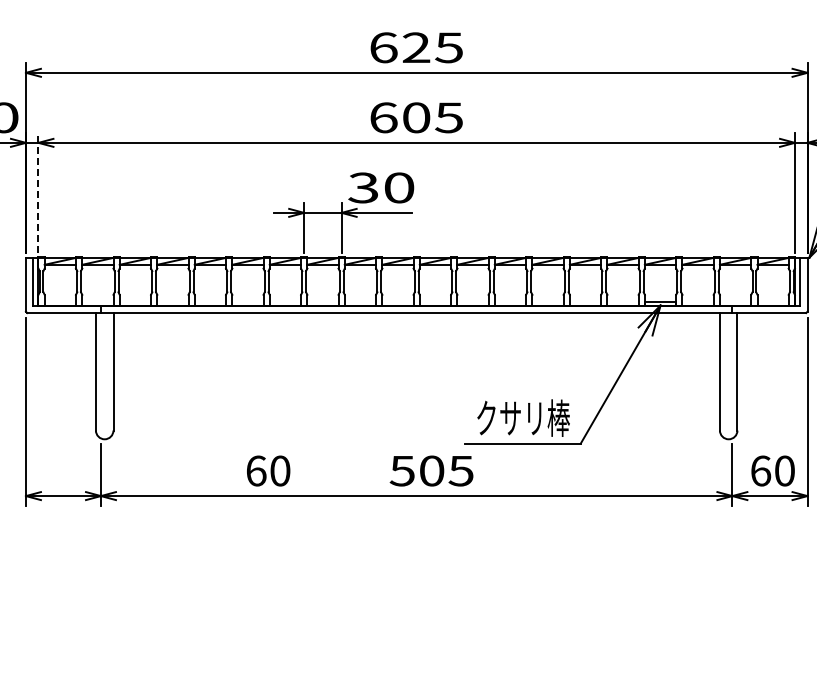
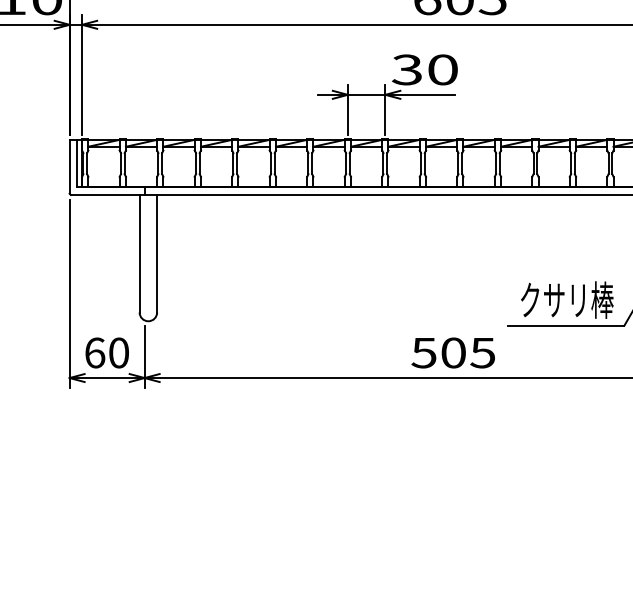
line: (38, 192) -> (82, 74), dashed -> solid
text: (268, 470) -> (107, 352), moved
text: (431, 470) -> (453, 352), moved

